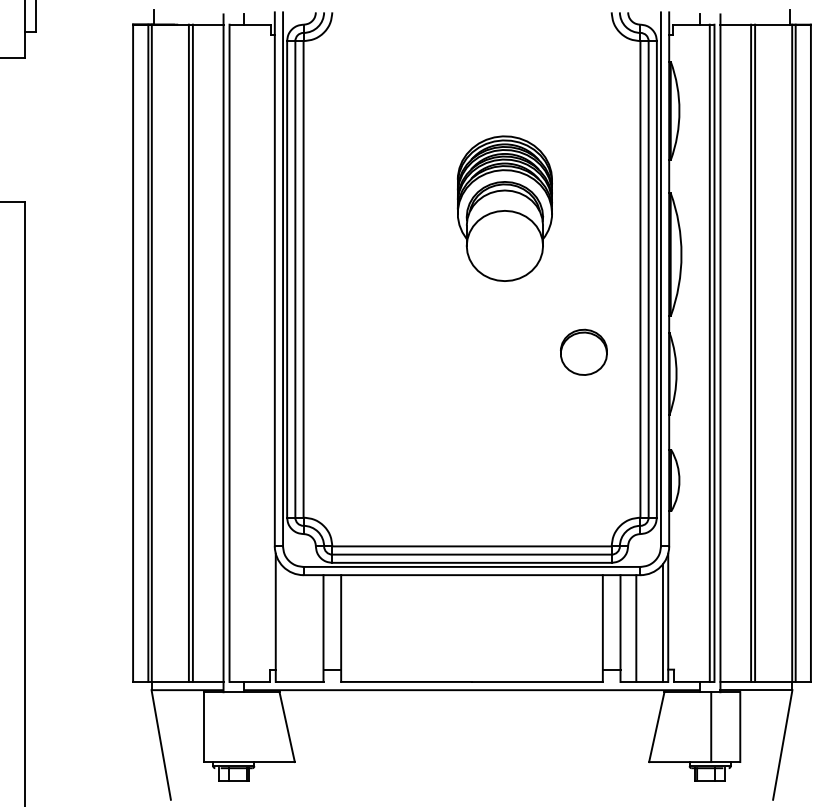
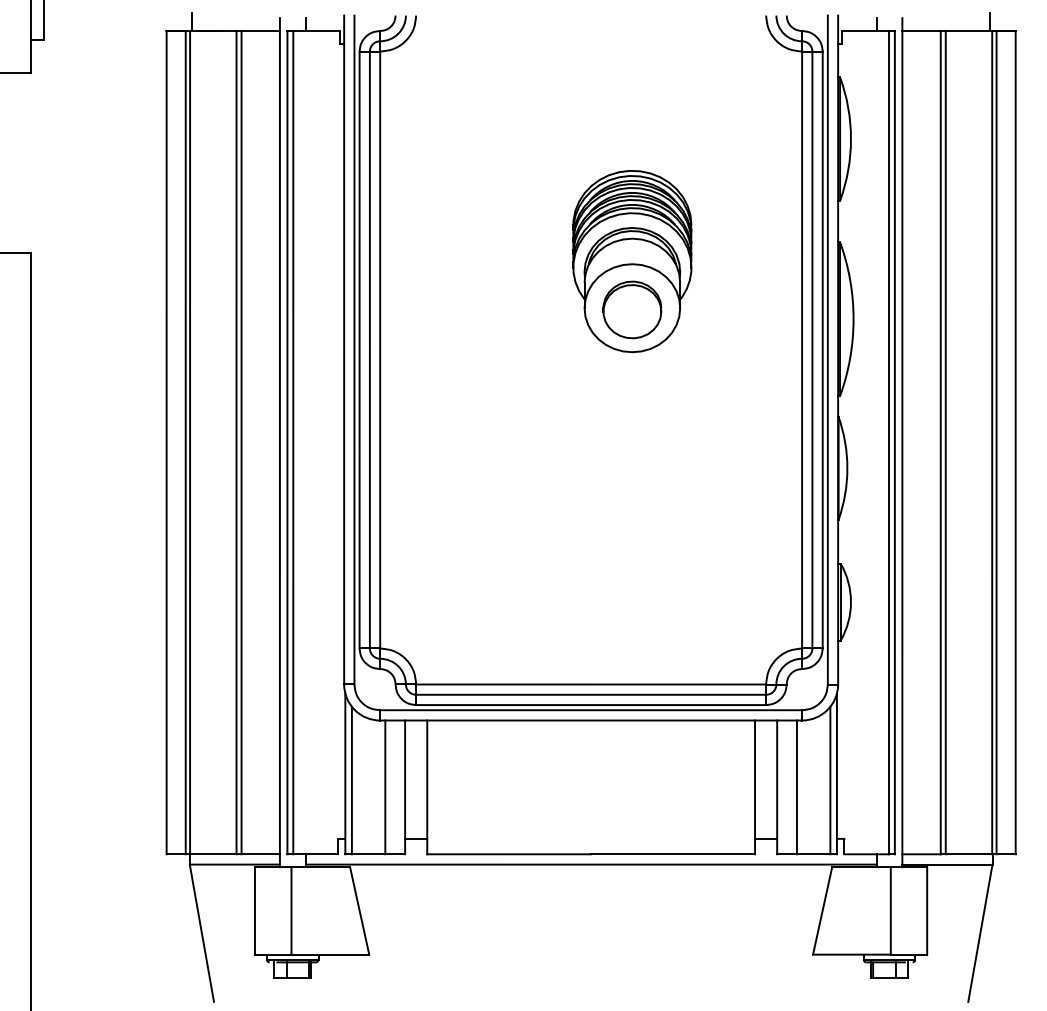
part: (583, 351) -> (631, 308), moved
line: (234, 352) -> (293, 441), added
line: (281, 622) -> (352, 779), added
line: (307, 628) -> (385, 787), added
line: (232, 727) -> (291, 911), added

